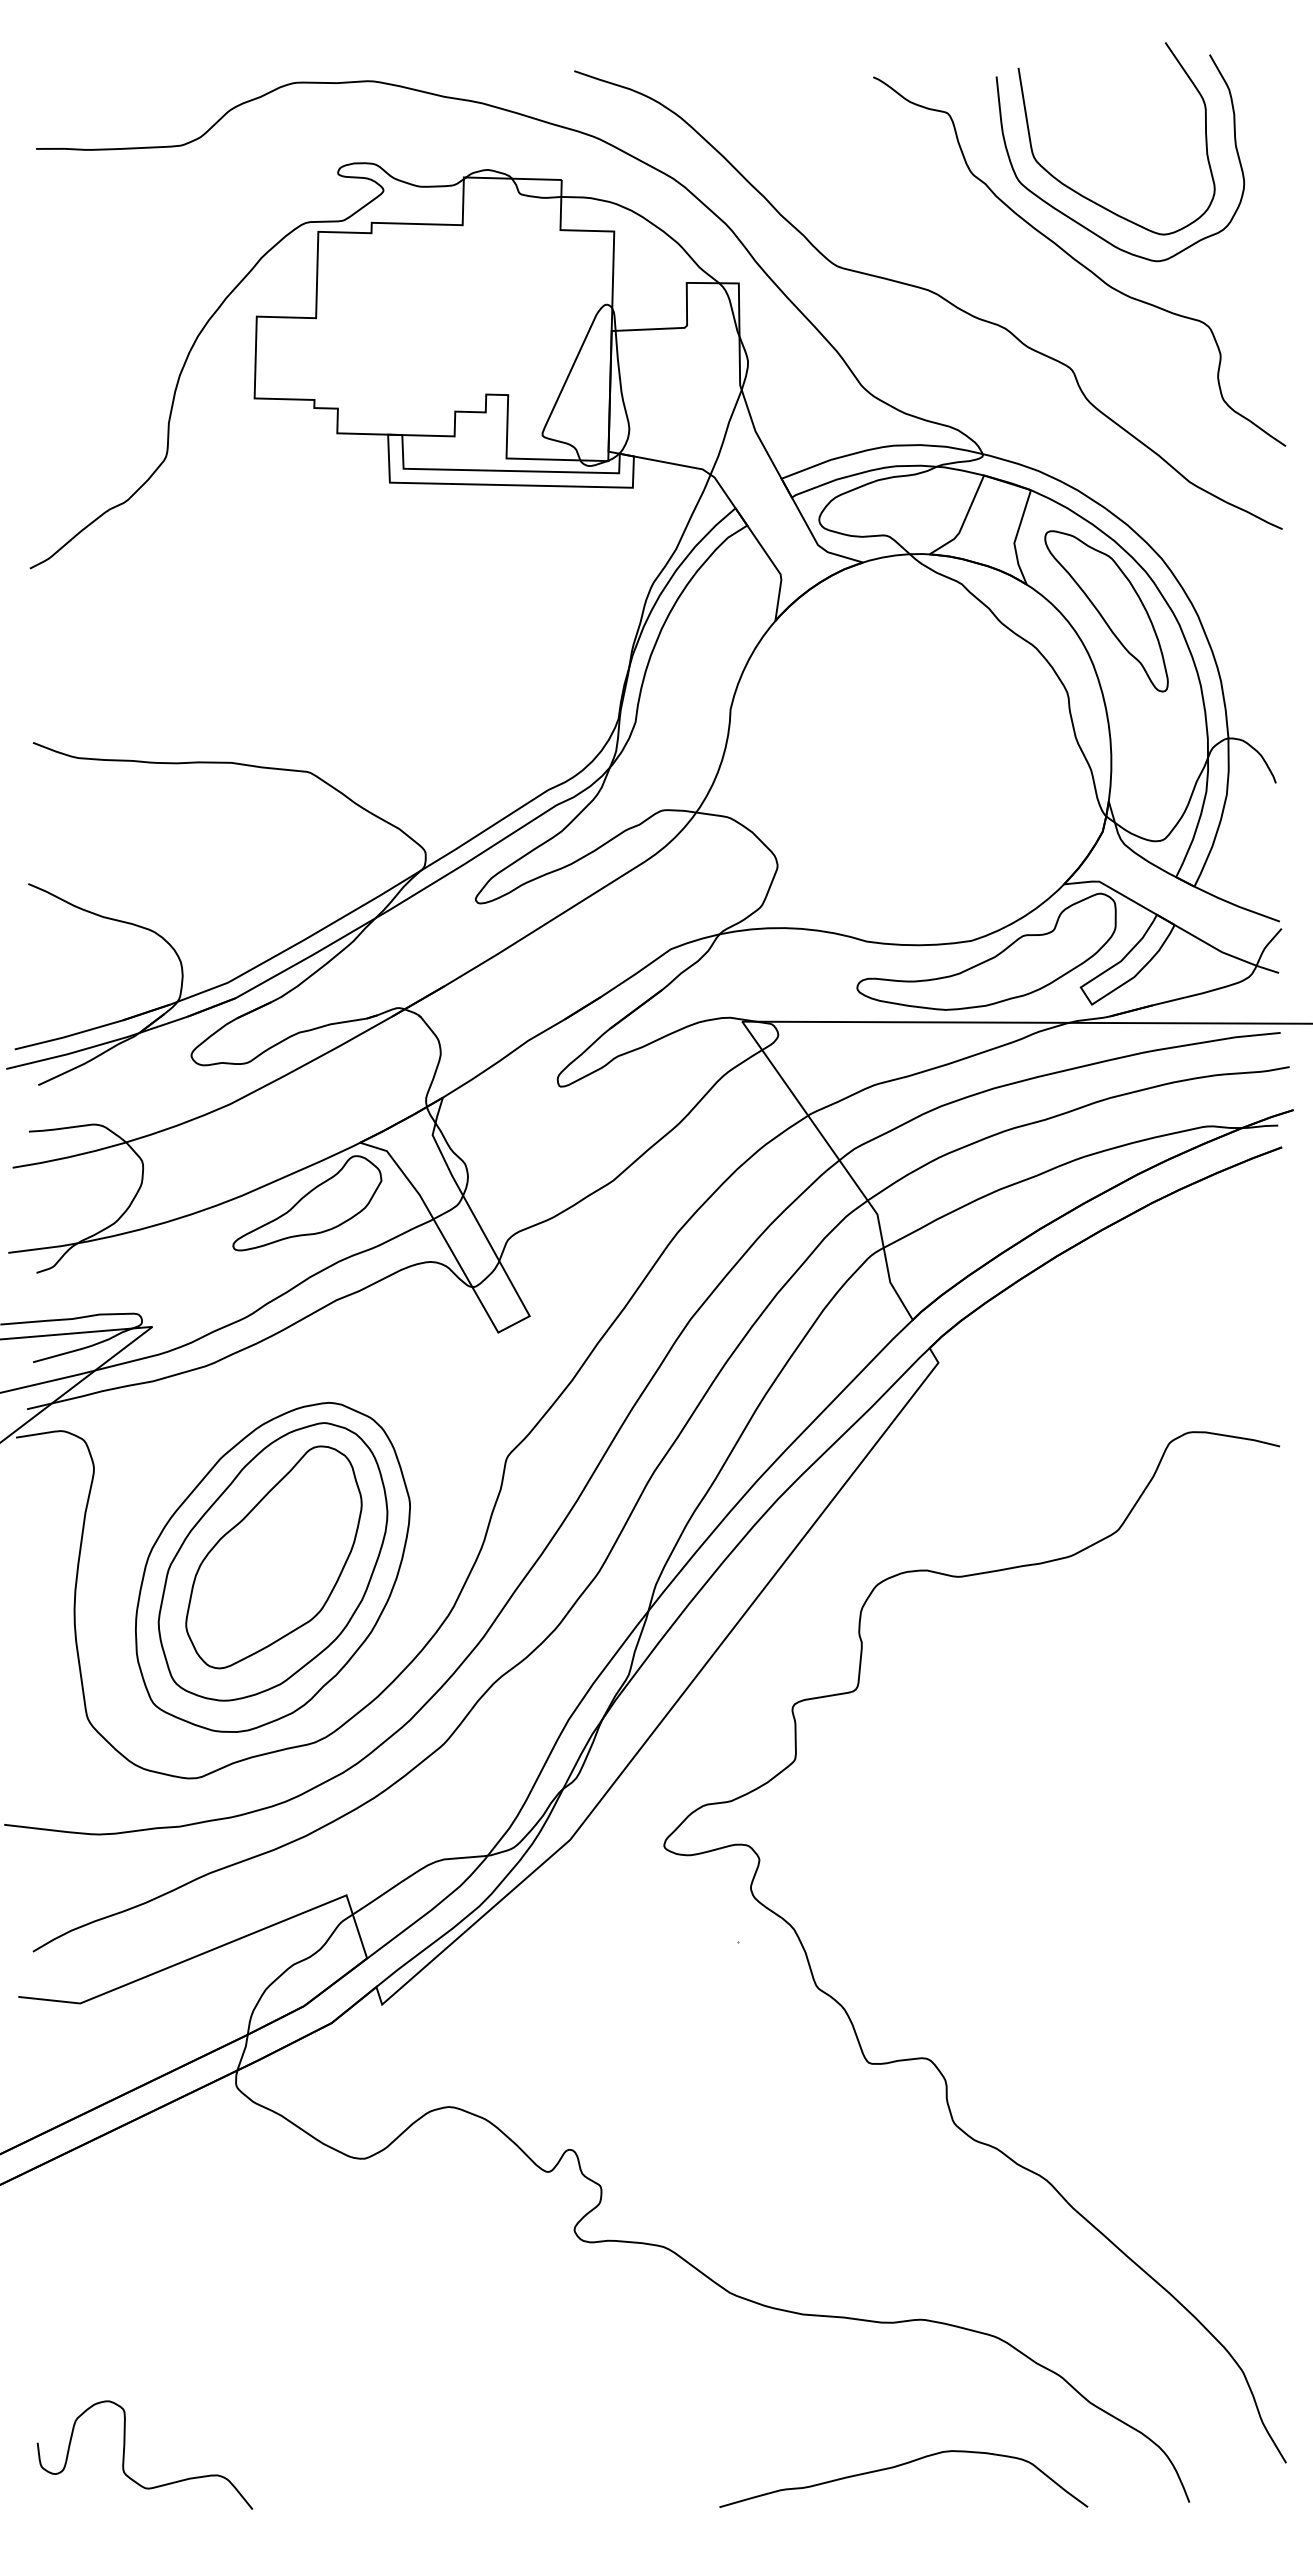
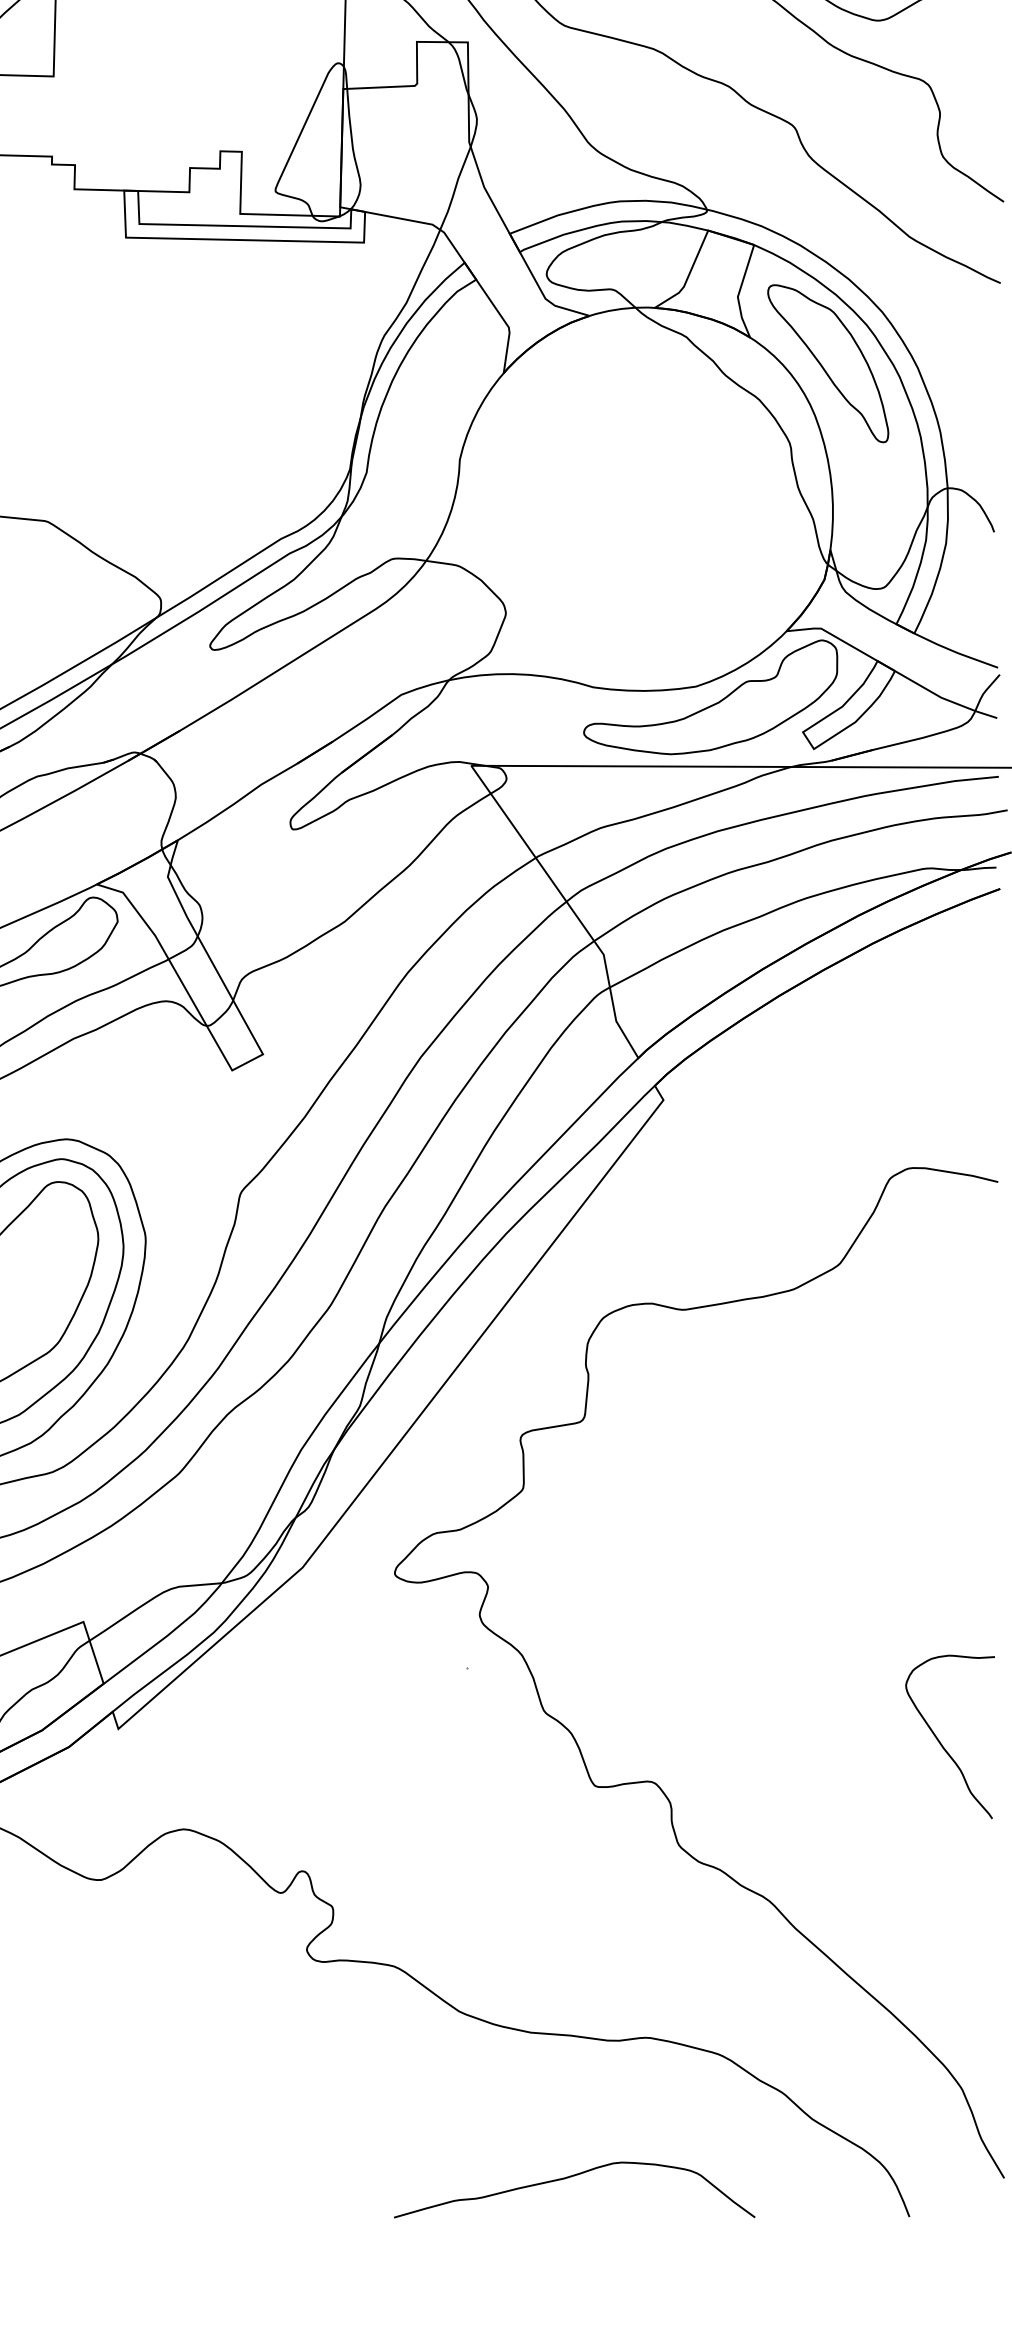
curve: (1222, 2019) -> (941, 1743), added
curve: (899, 2466) -> (570, 2177), moved

